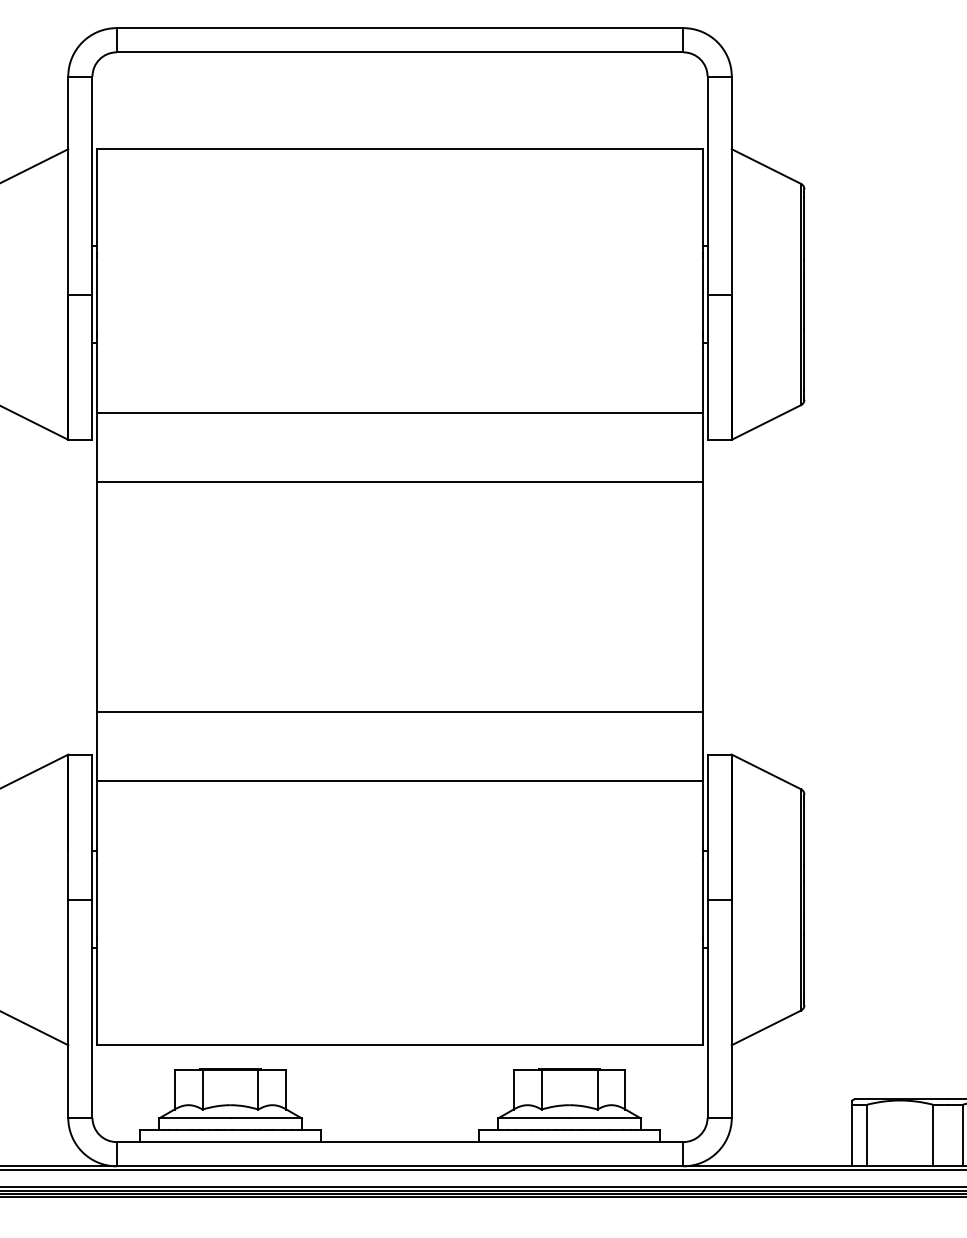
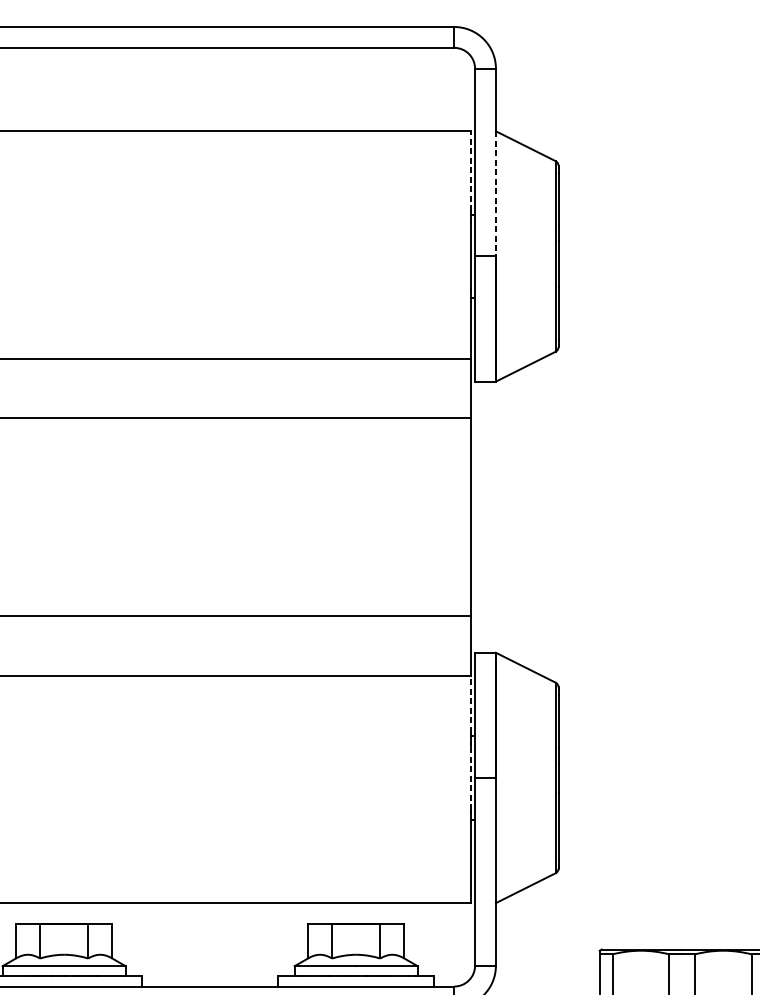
line: (702, 195) -> (470, 171), solid -> dashed
line: (731, 221) -> (495, 193), solid -> dashed
line: (702, 813) -> (470, 703), solid -> dashed
line: (702, 899) -> (470, 777), solid -> dashed

